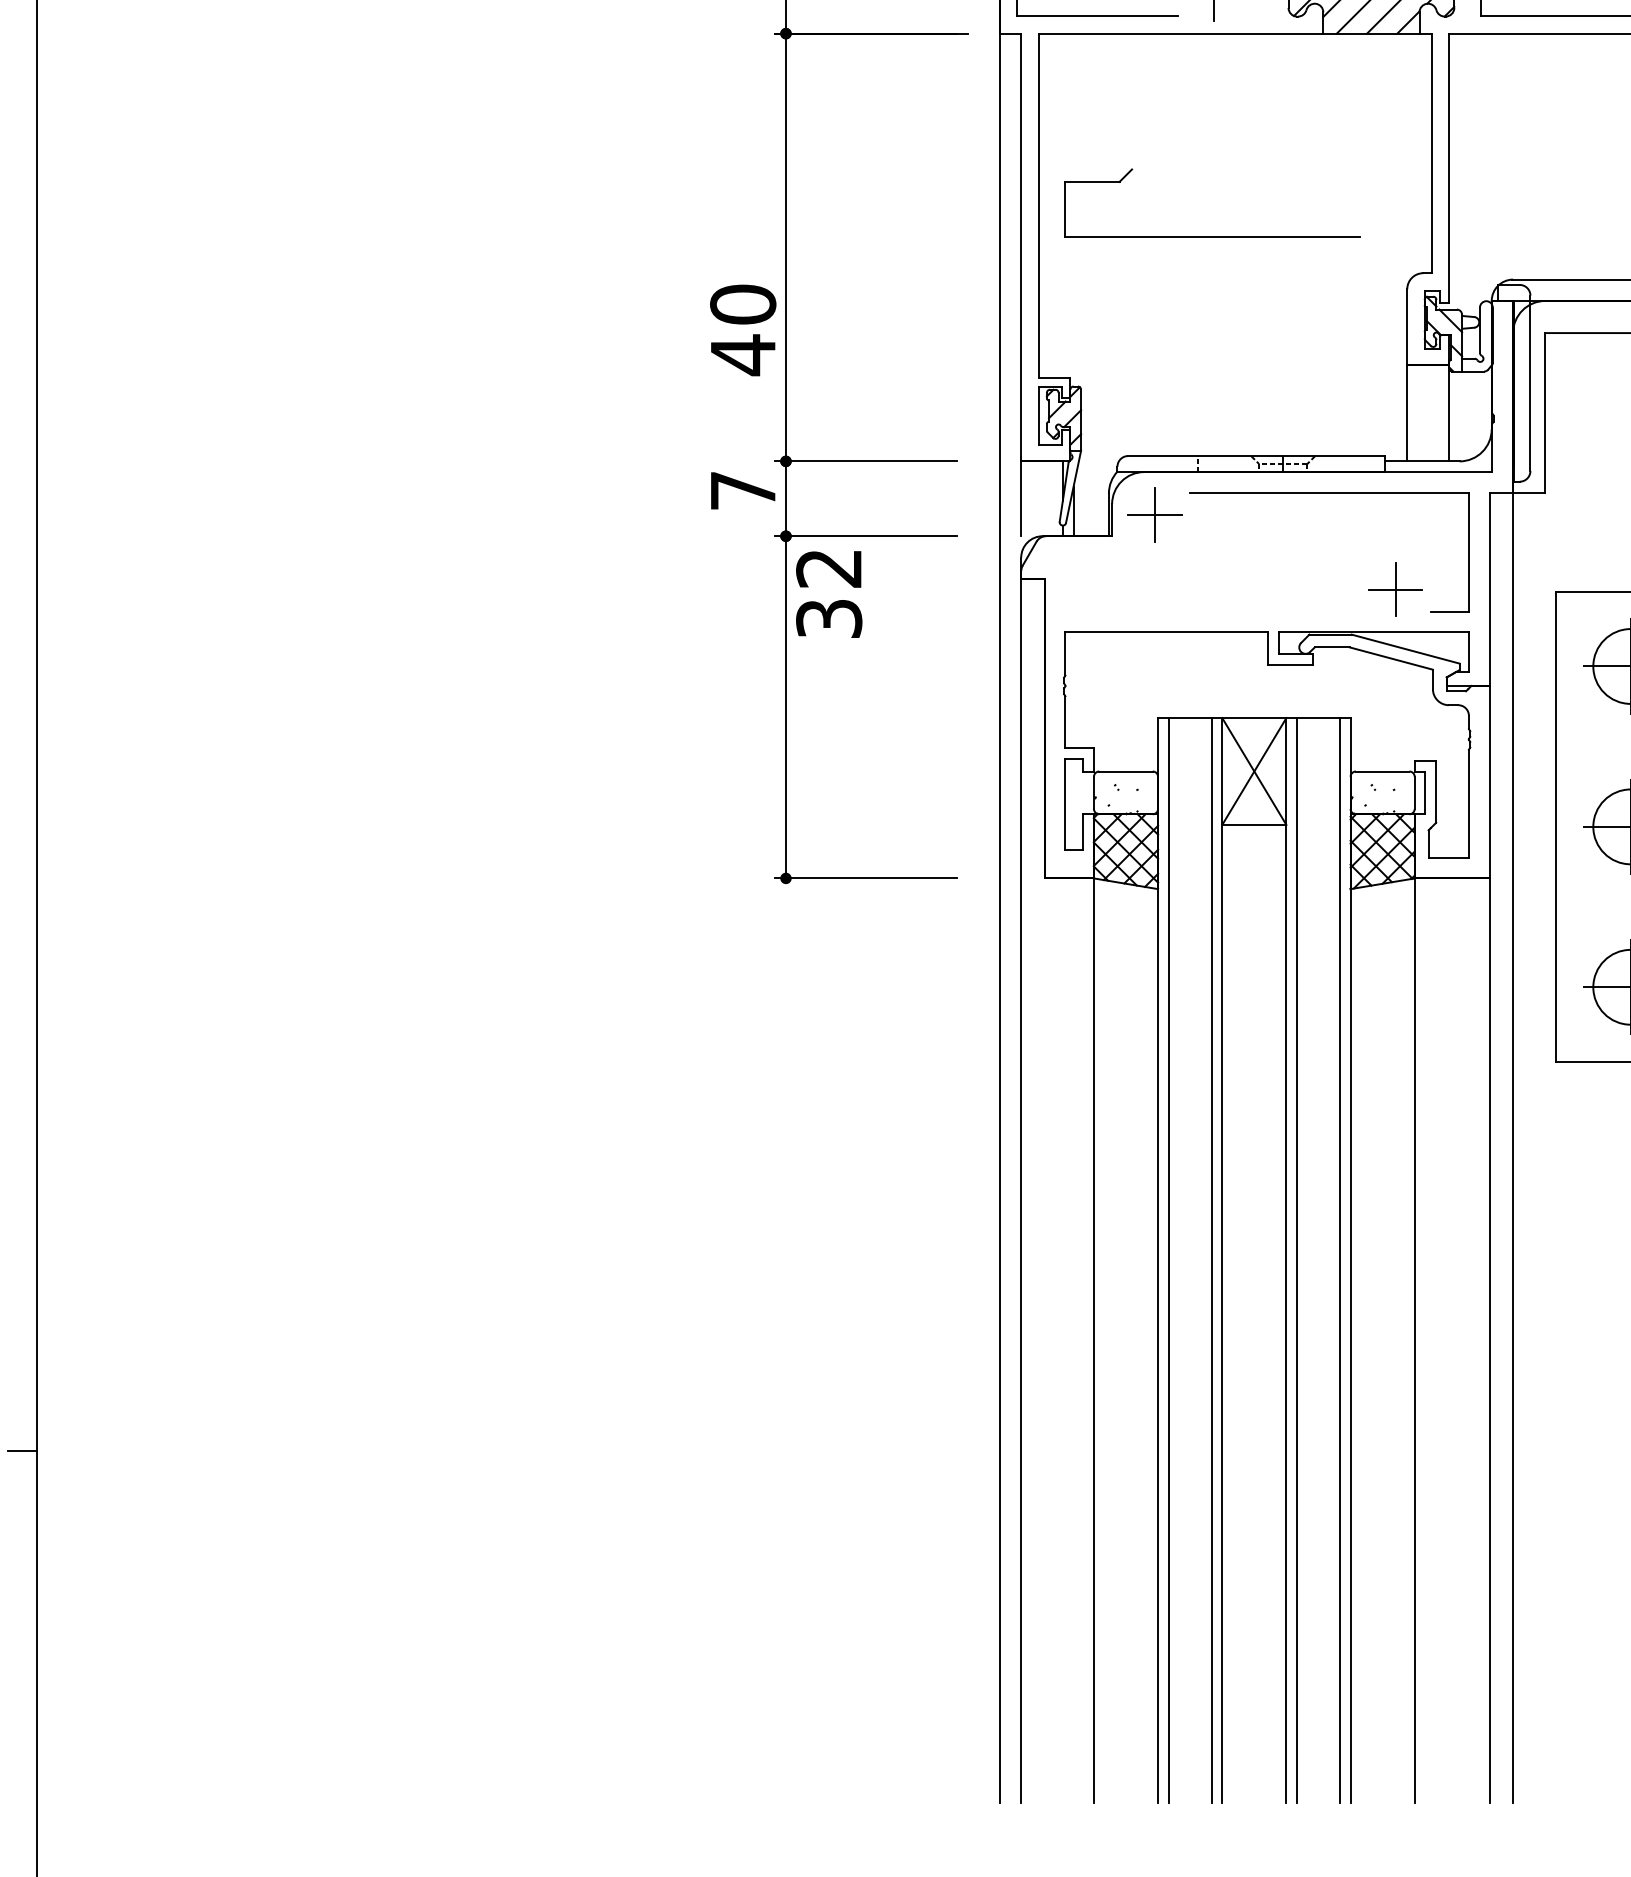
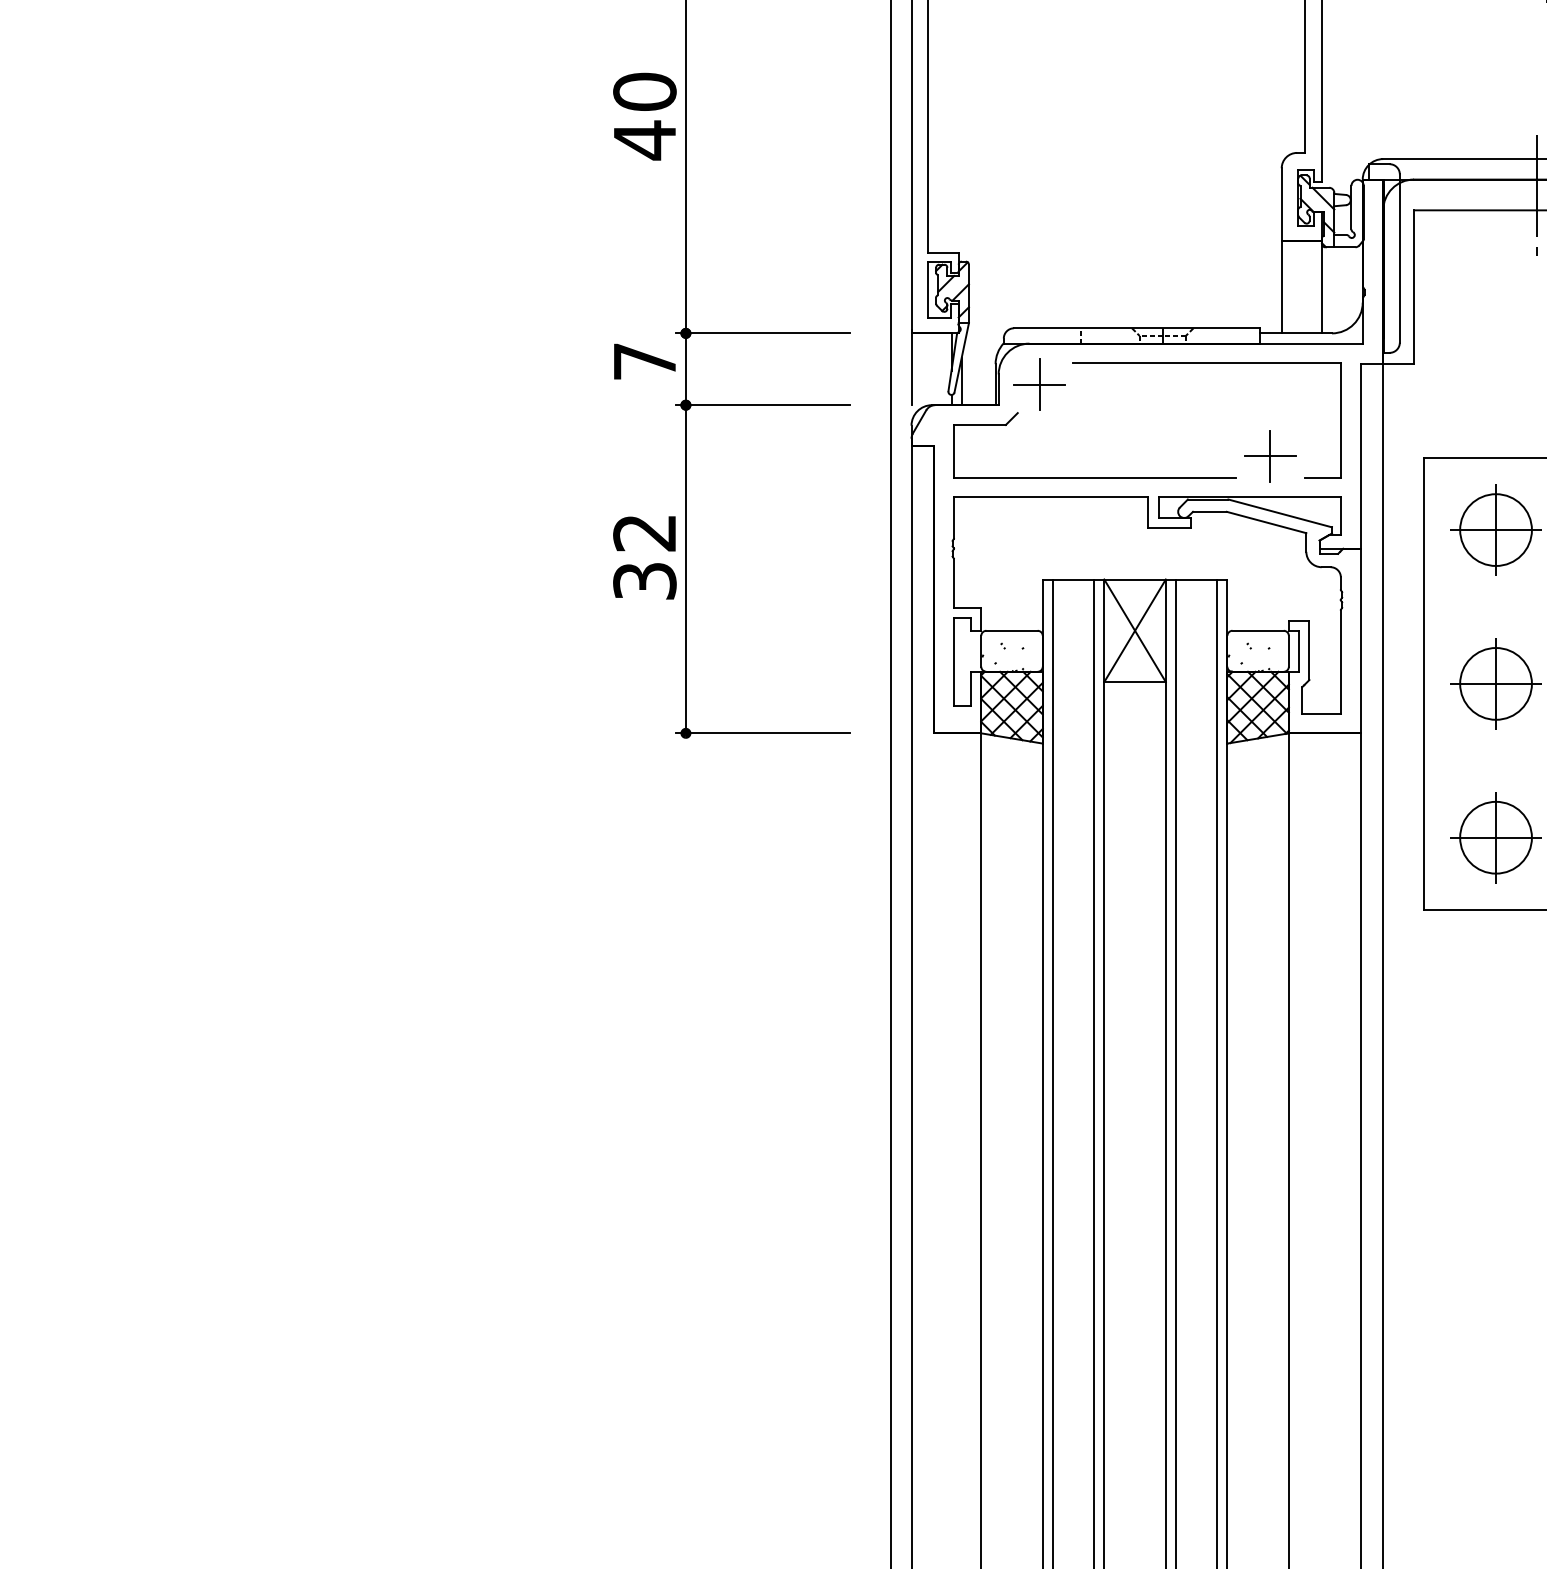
part: (1212, 236) -> (1094, 477), moved
text: (743, 330) -> (645, 116), moved
text: (829, 594) -> (645, 557), moved

